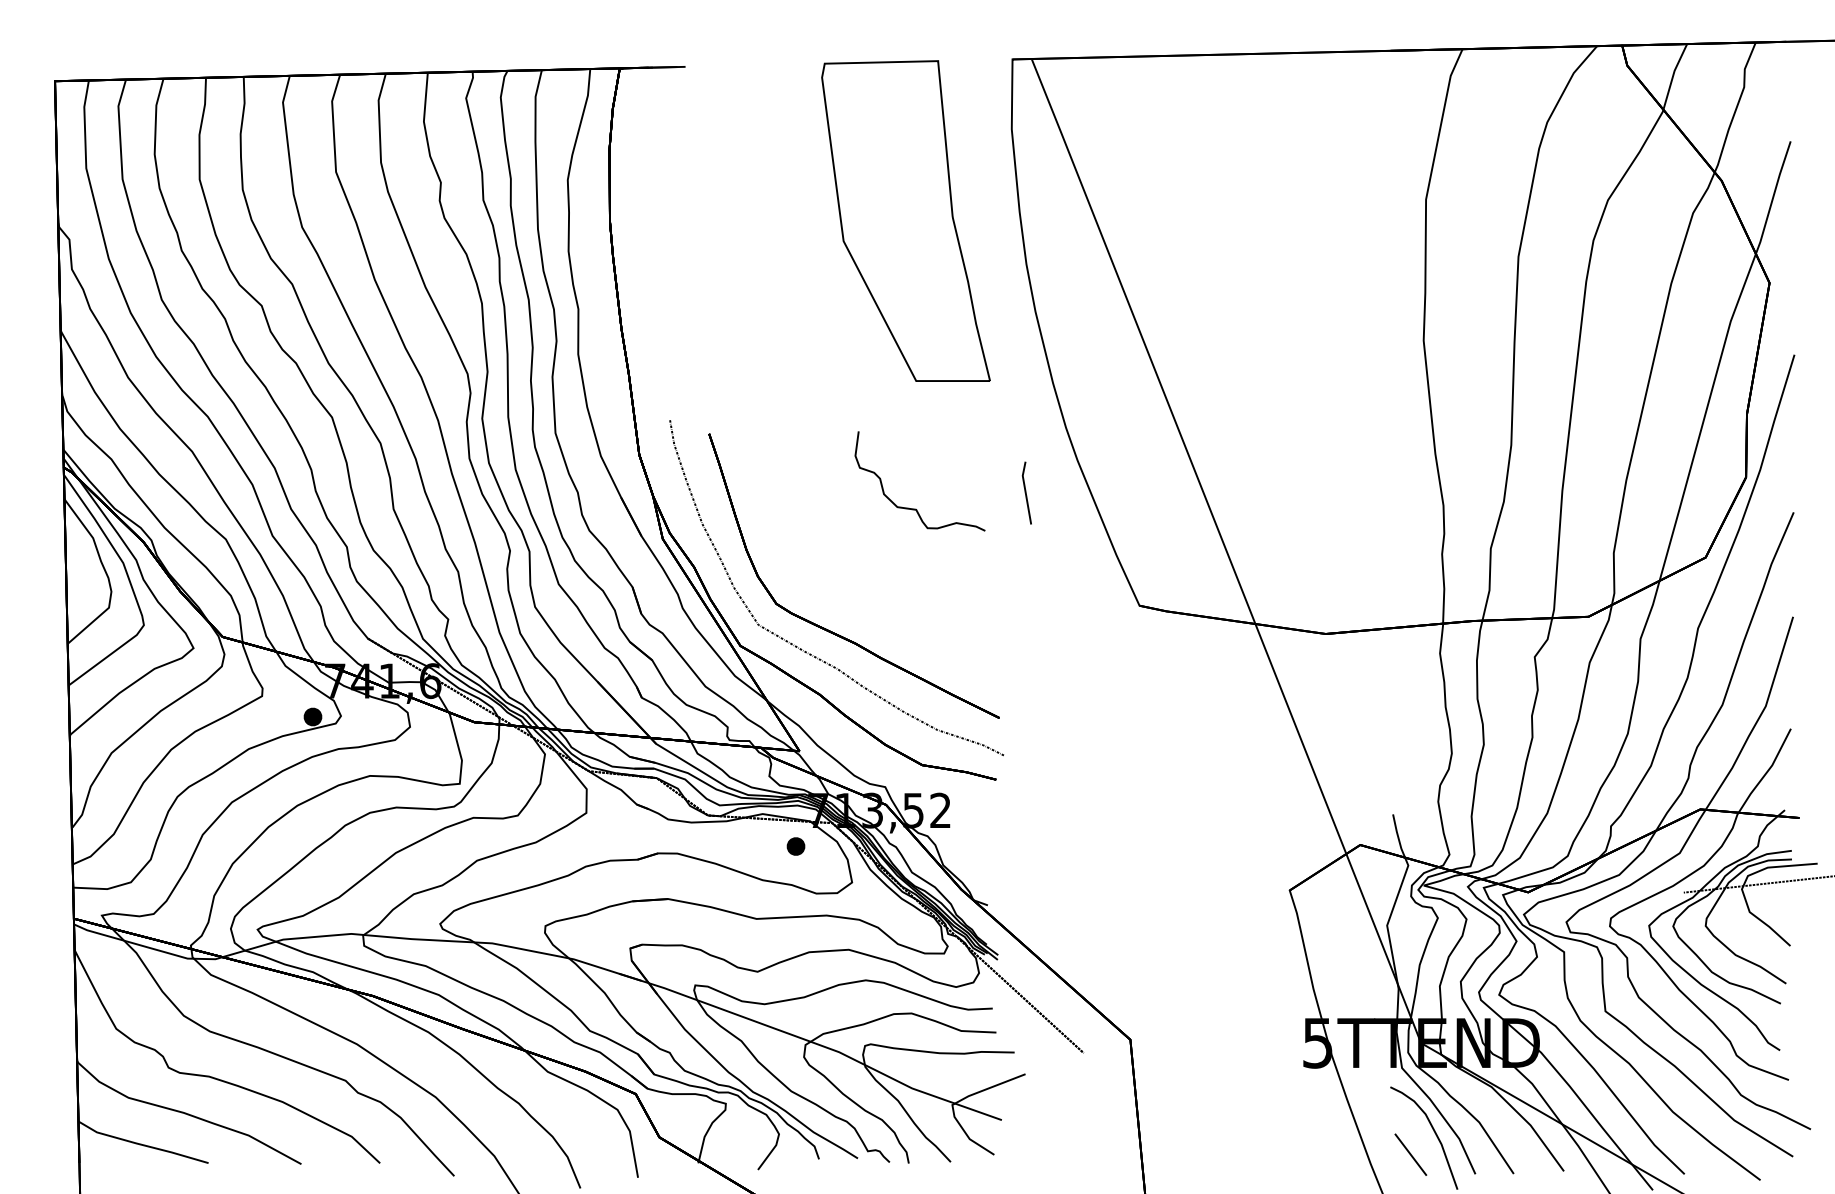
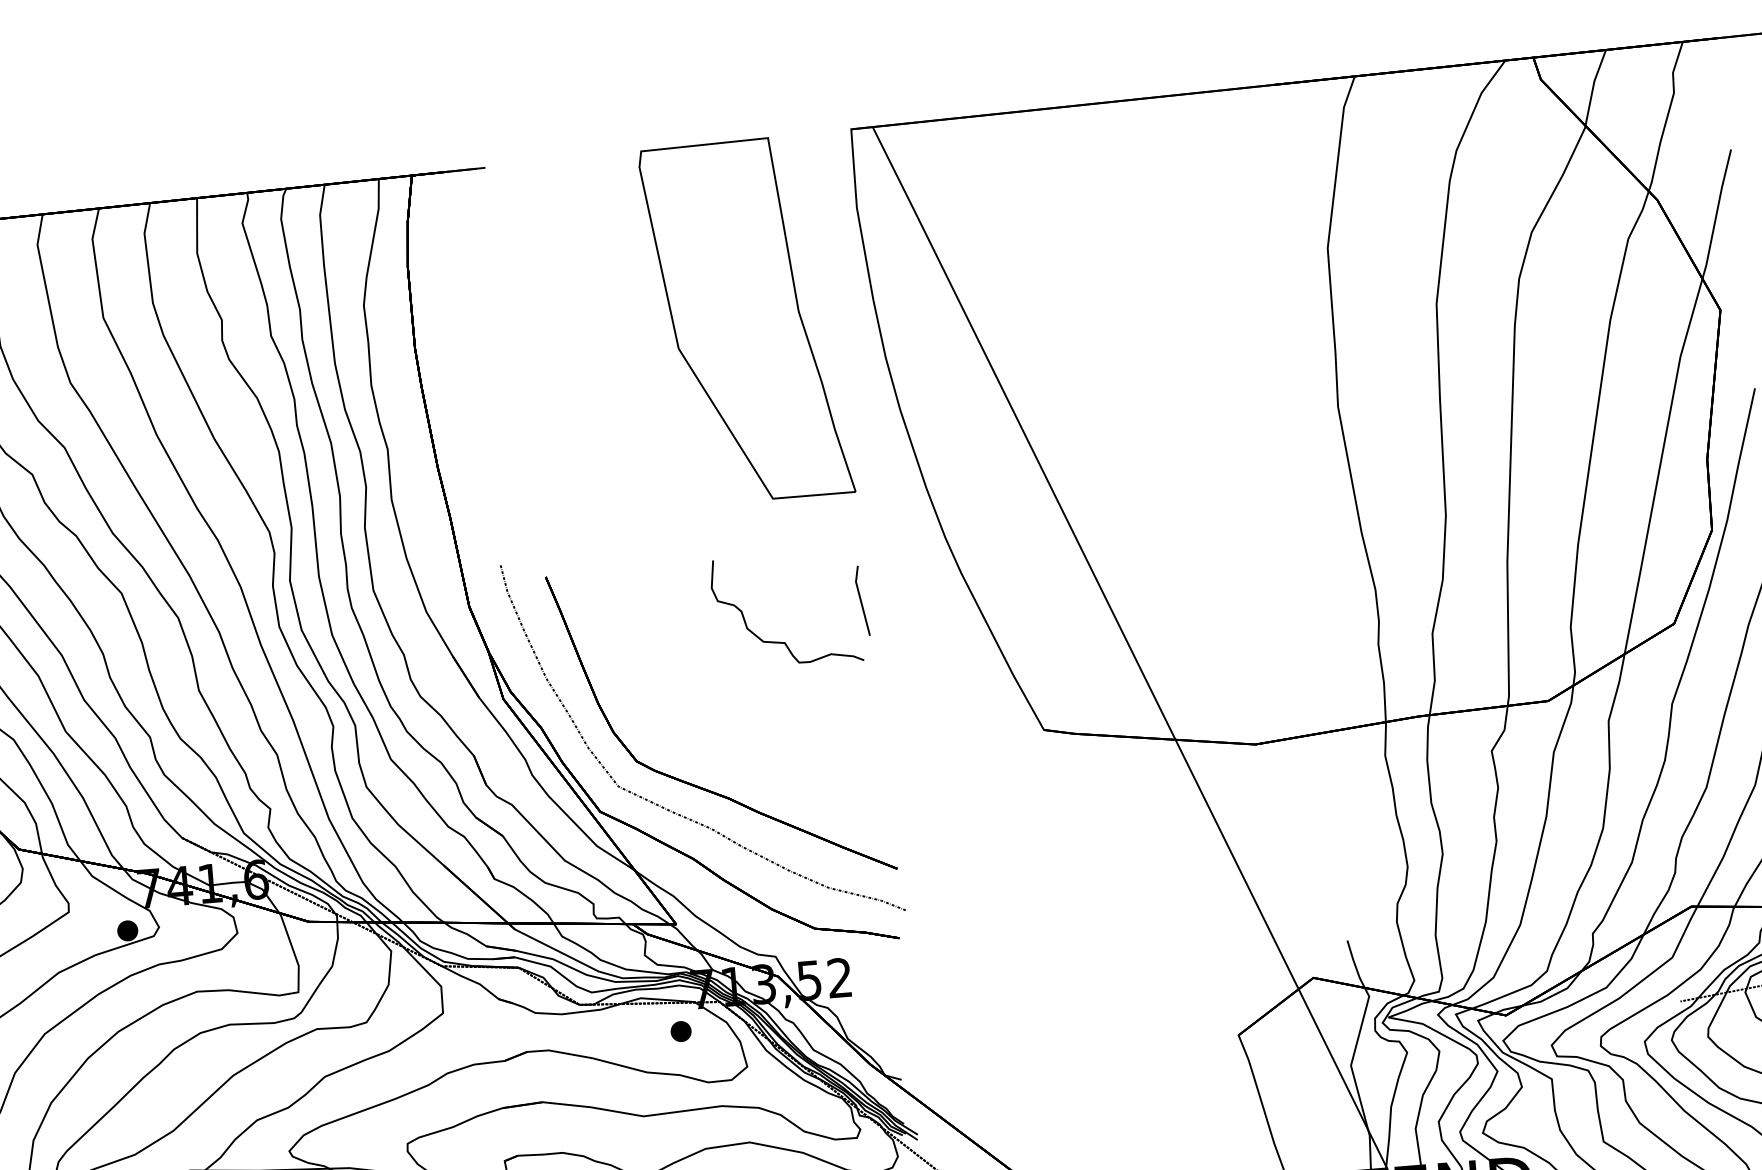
line: (1026, 492) -> (861, 600), moved

